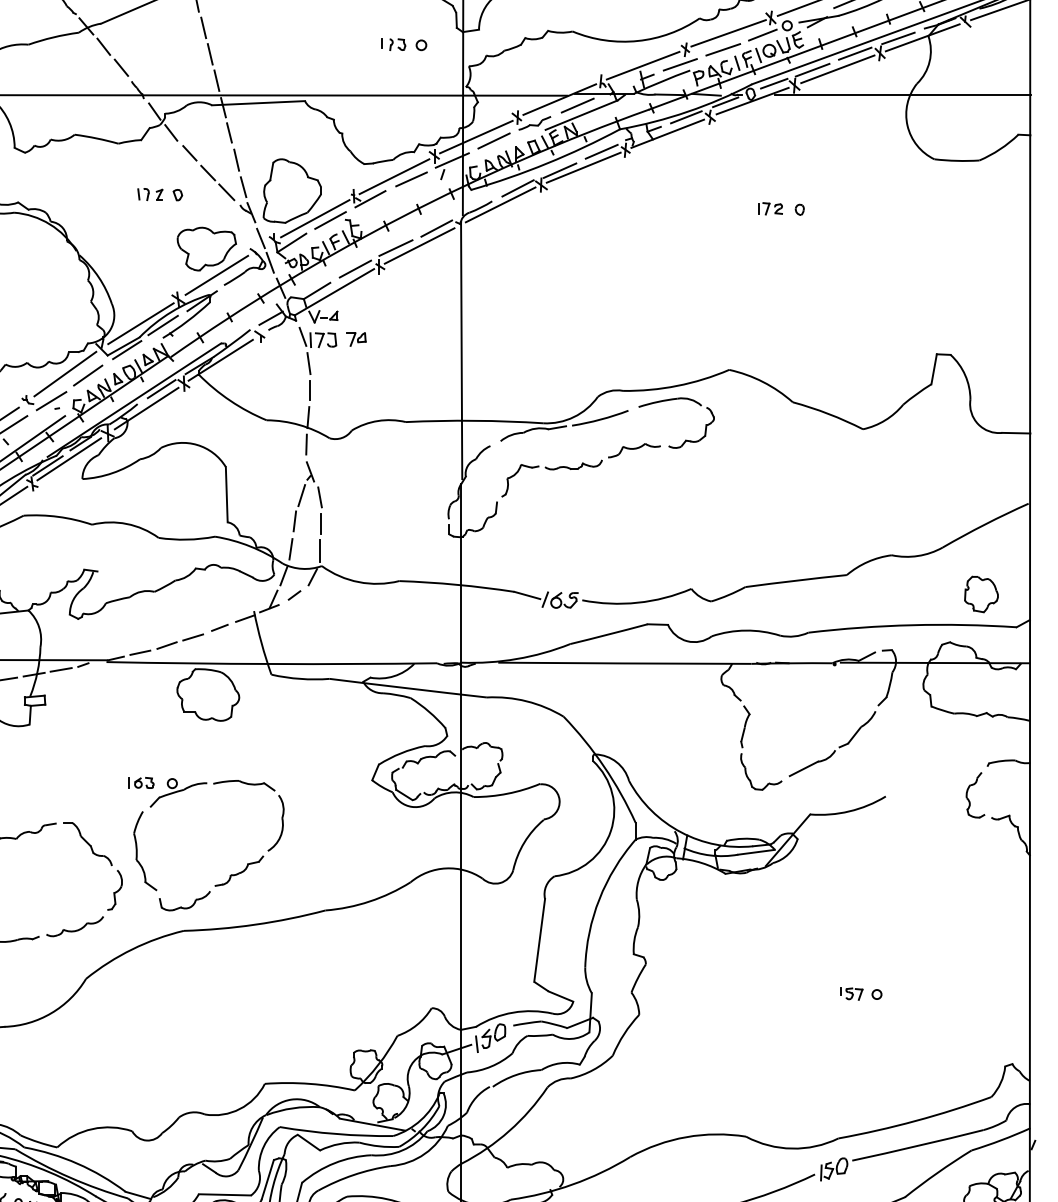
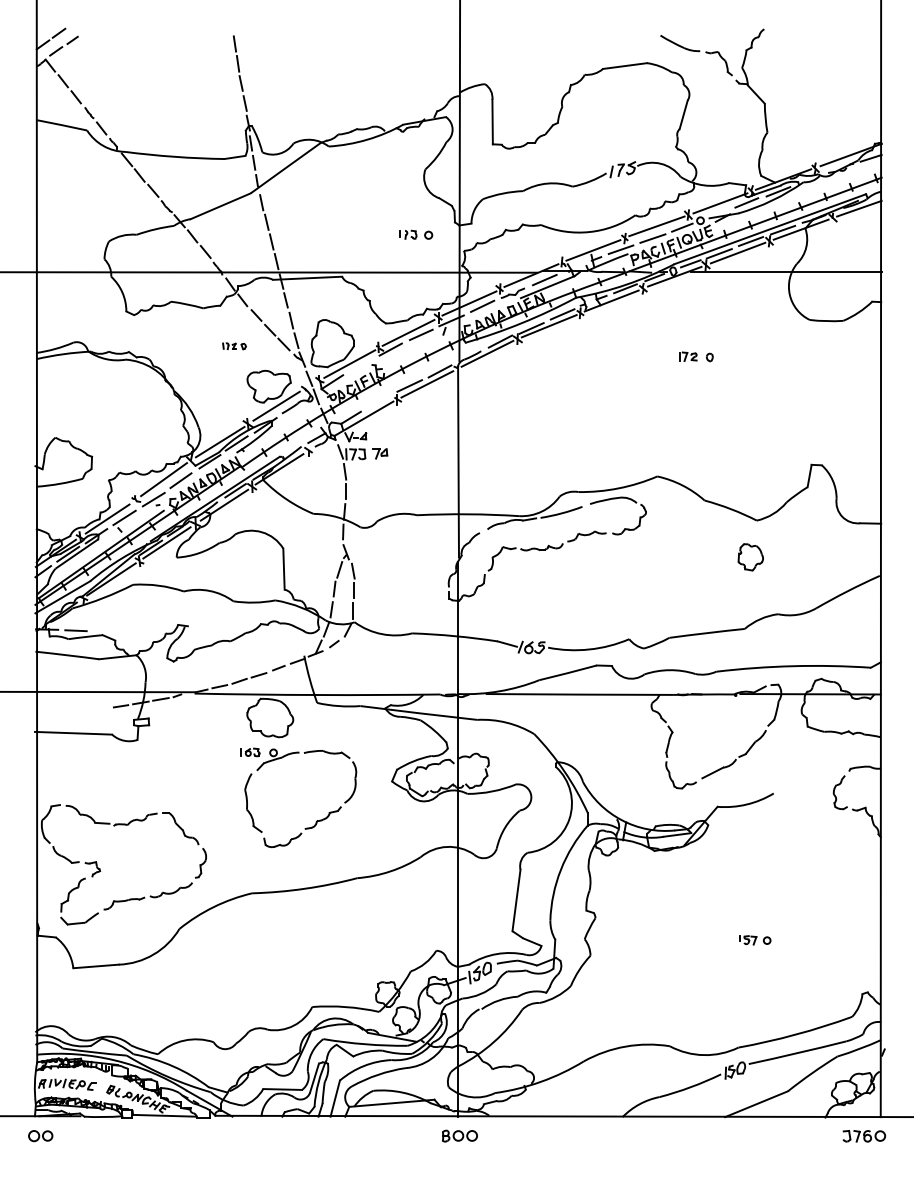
part: (160, 195) -> (234, 346), size x0.7
line: (329, 220) -> (360, 365), removed
line: (355, 269) -> (379, 401), removed
part: (981, 594) -> (750, 557), moved
part: (230, 874) -> (316, 820), moved

